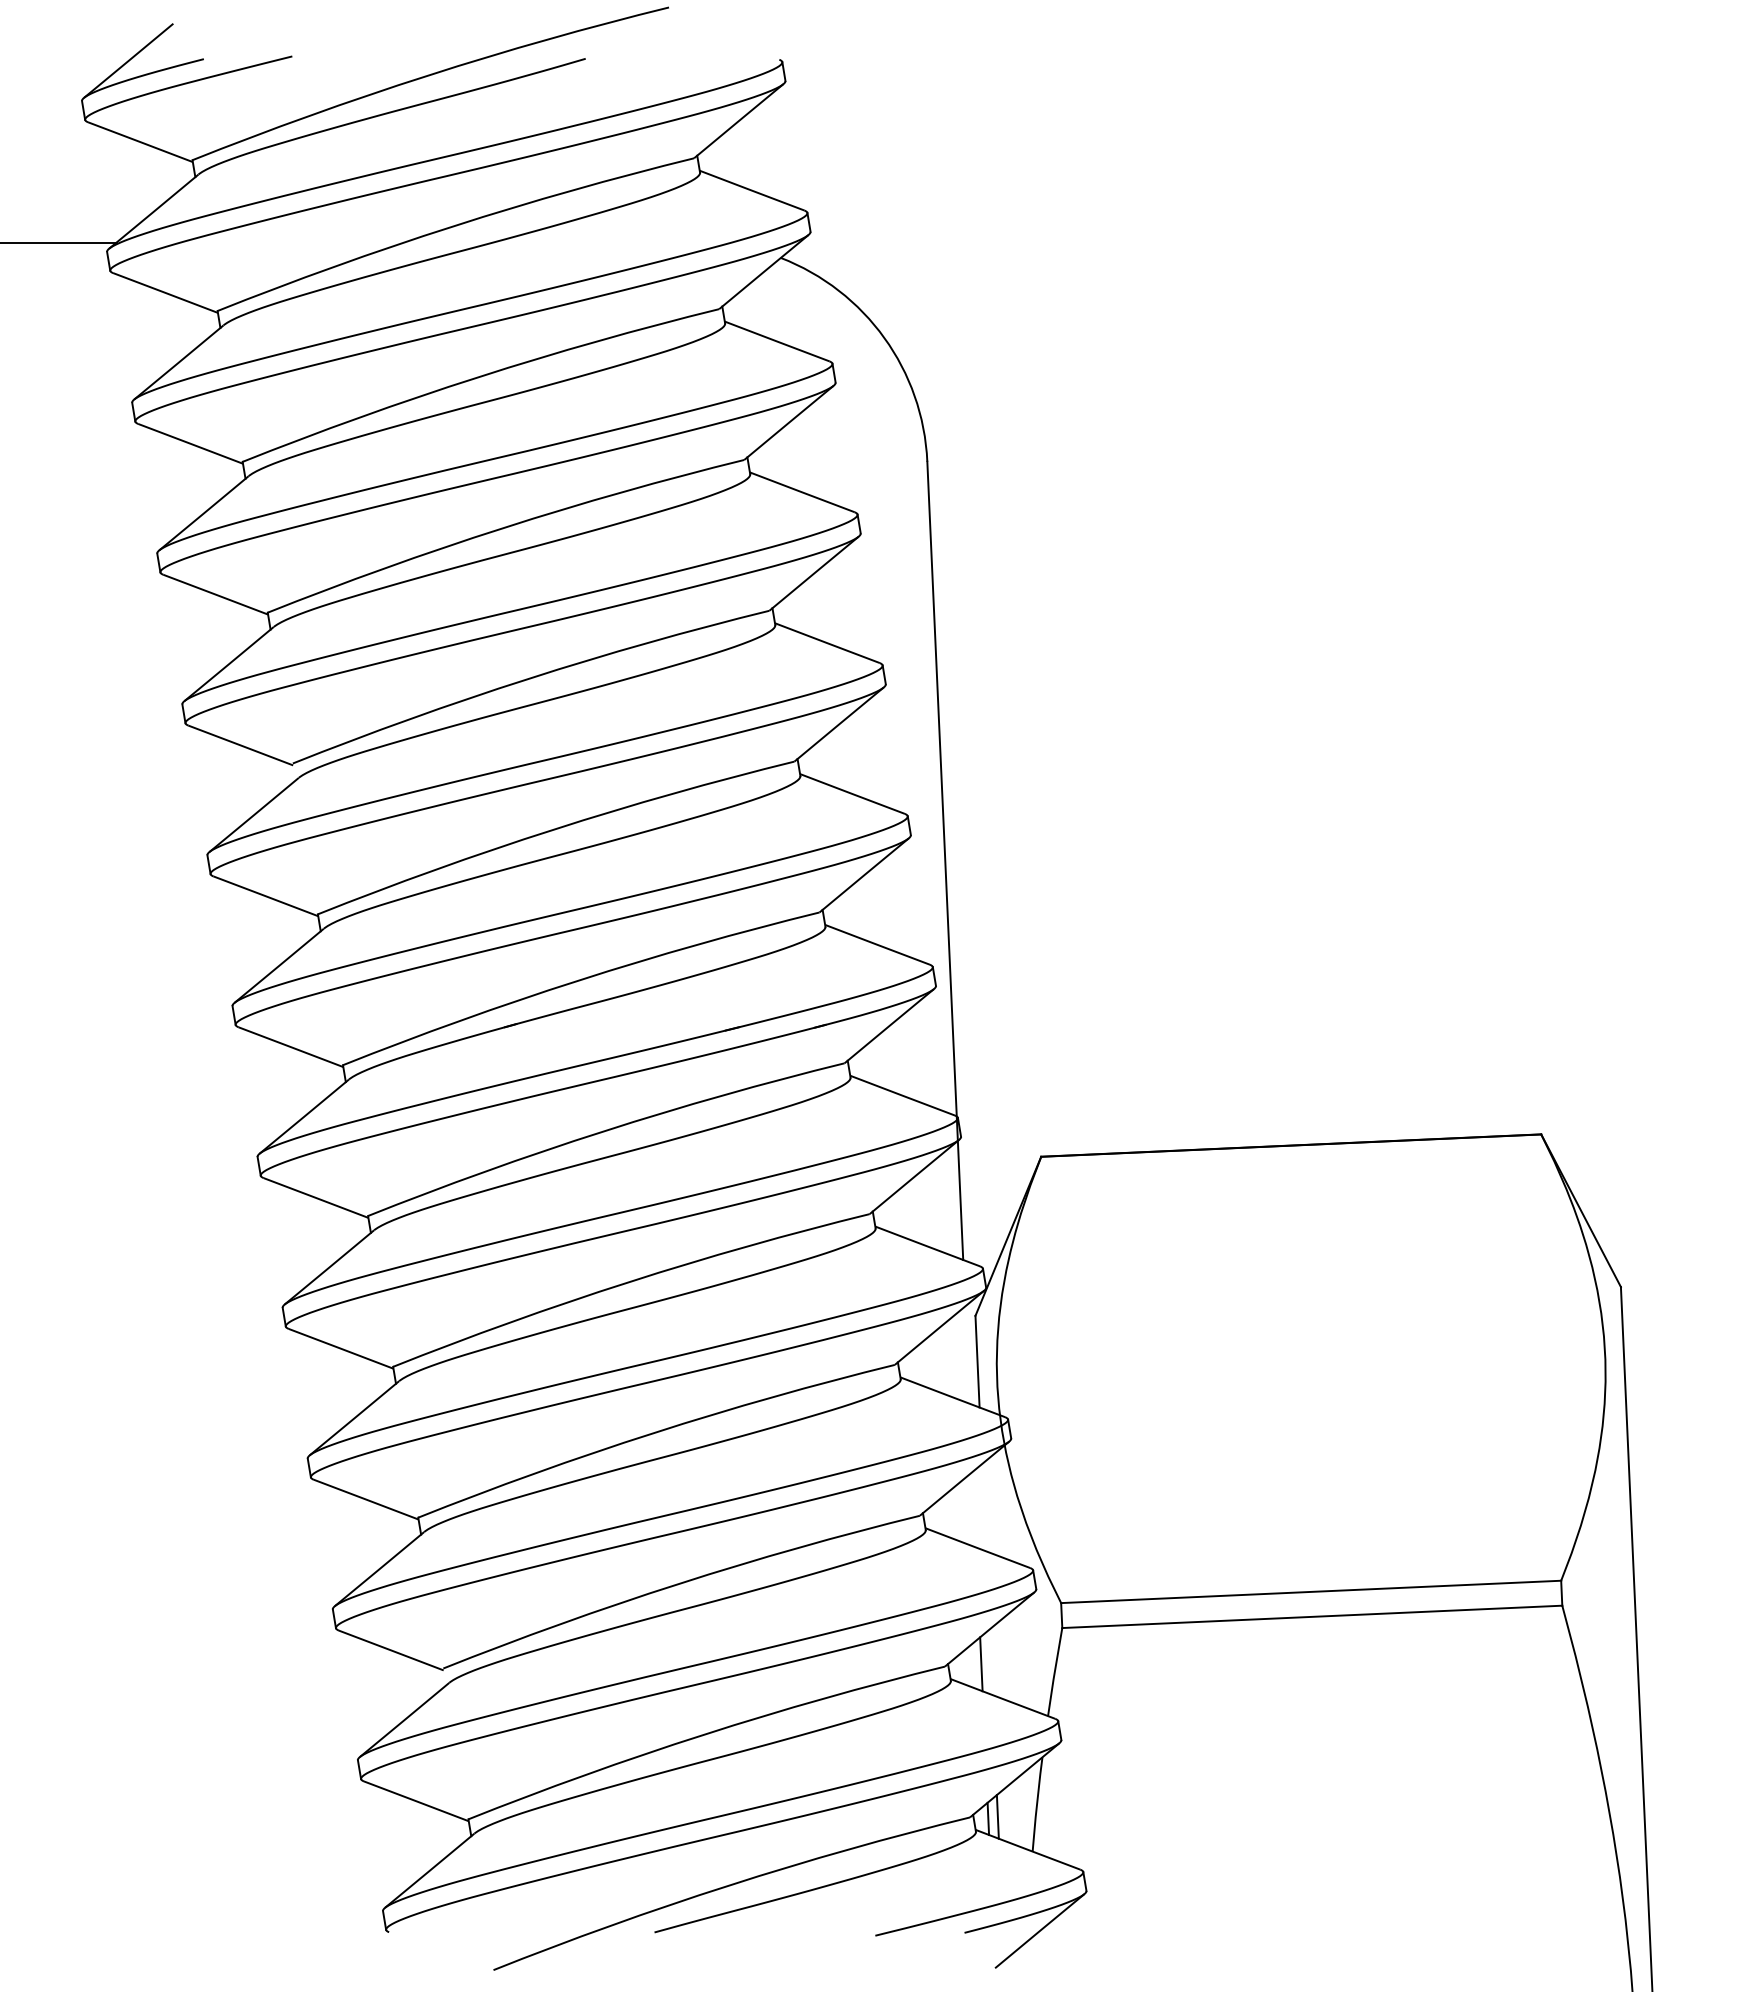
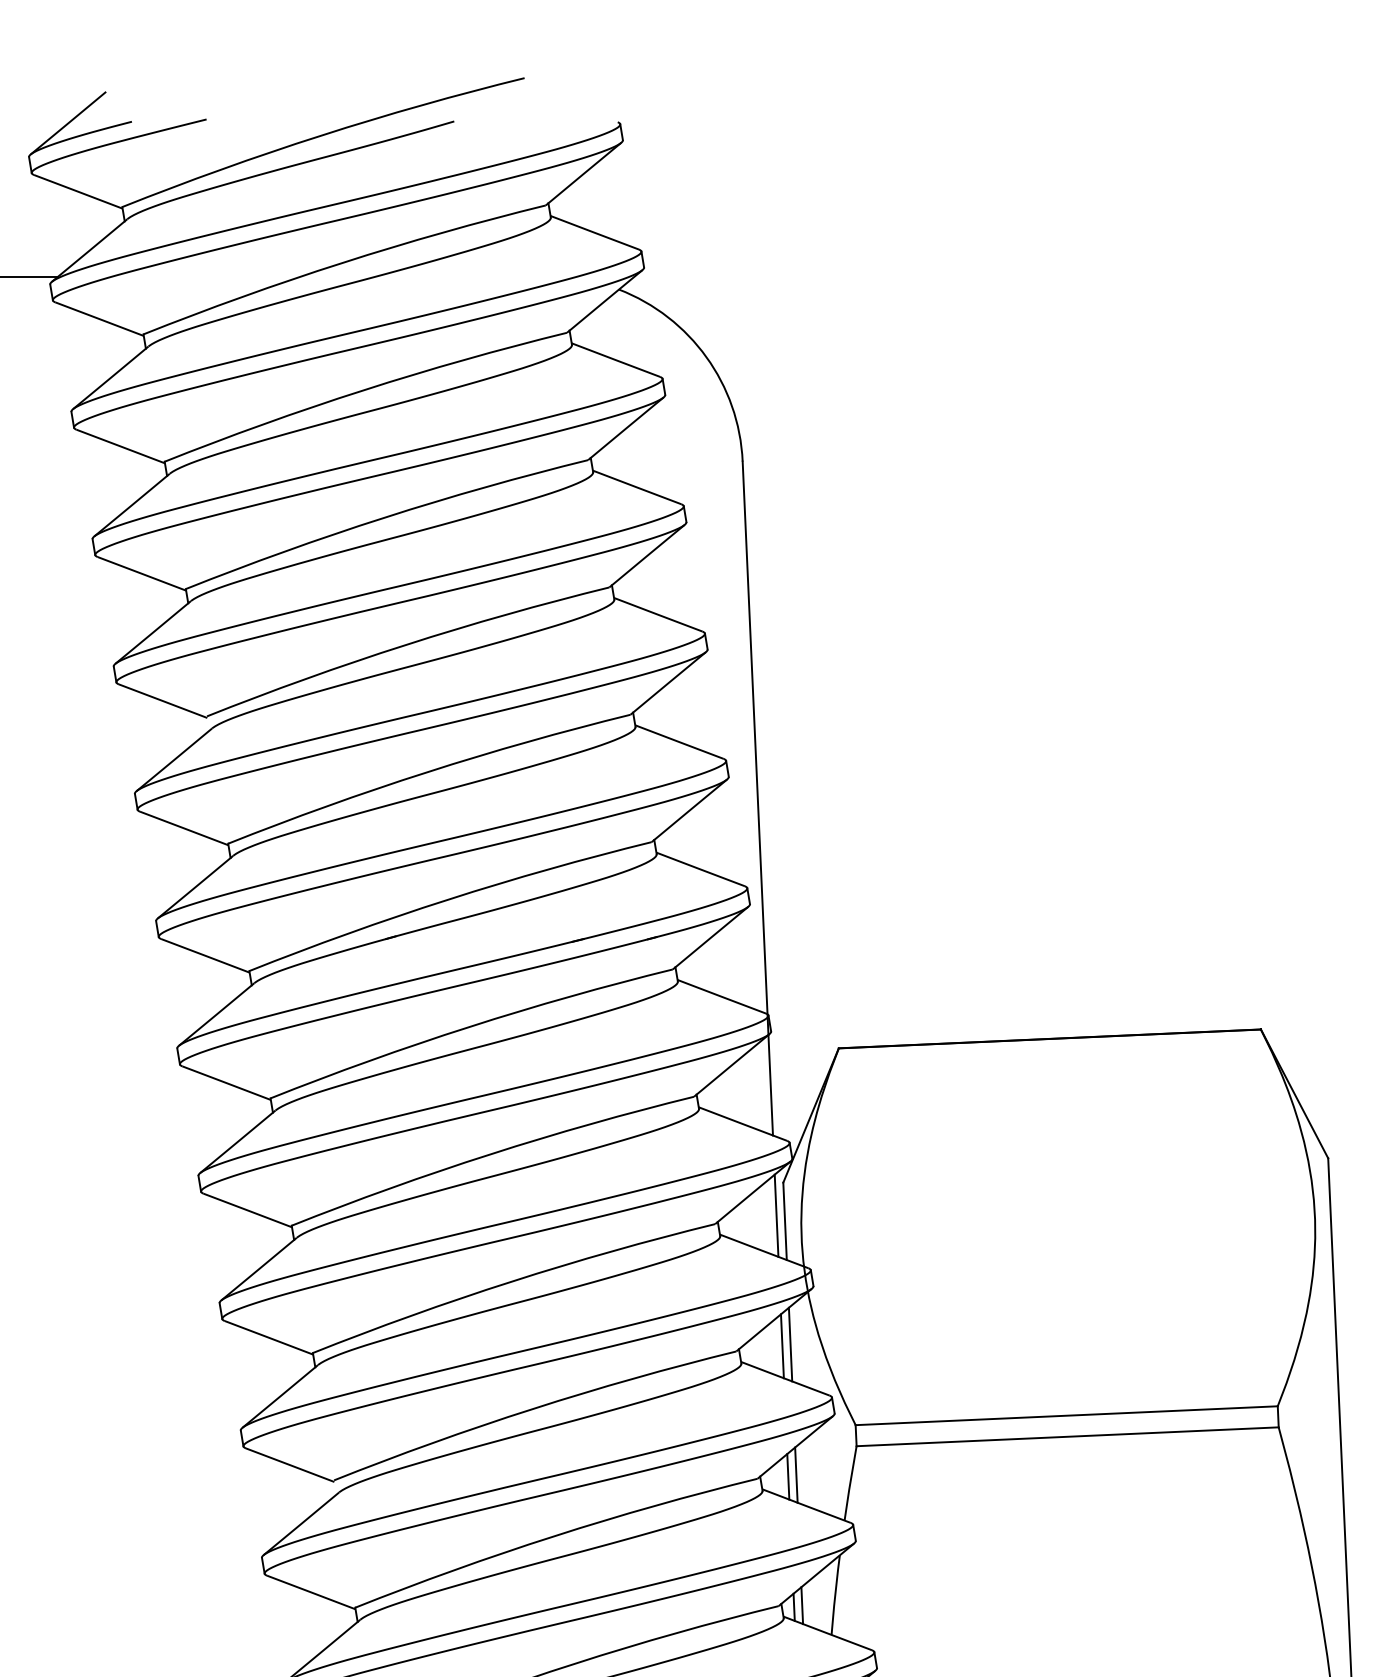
line: (967, 1354) -> (776, 1215), added
line: (984, 1507) -> (790, 1344), added
line: (974, 1509) -> (782, 1346), added
line: (990, 1662) -> (796, 1475), added

